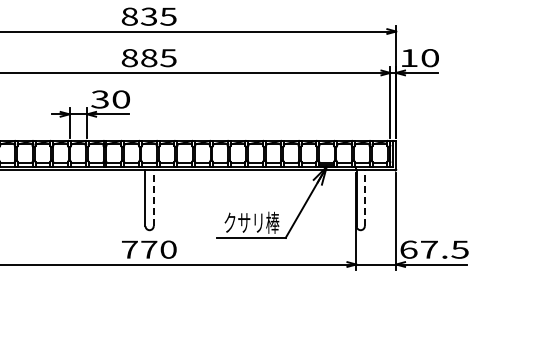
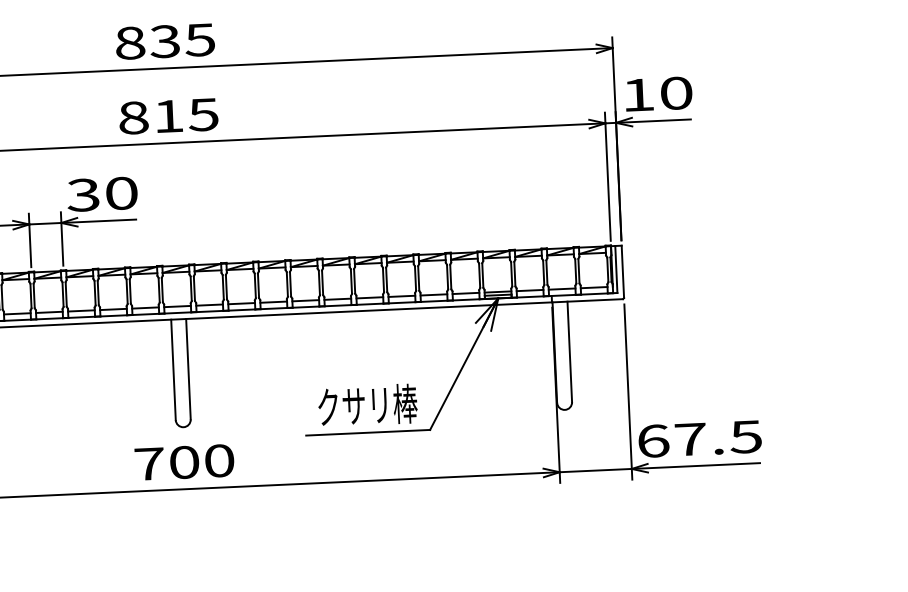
text: (149, 58) -> (169, 117), 885 -> 815
line: (153, 198) -> (187, 369), dashed -> solid
line: (364, 198) -> (569, 352), dashed -> solid
text: (149, 249) -> (184, 462), 770 -> 700

